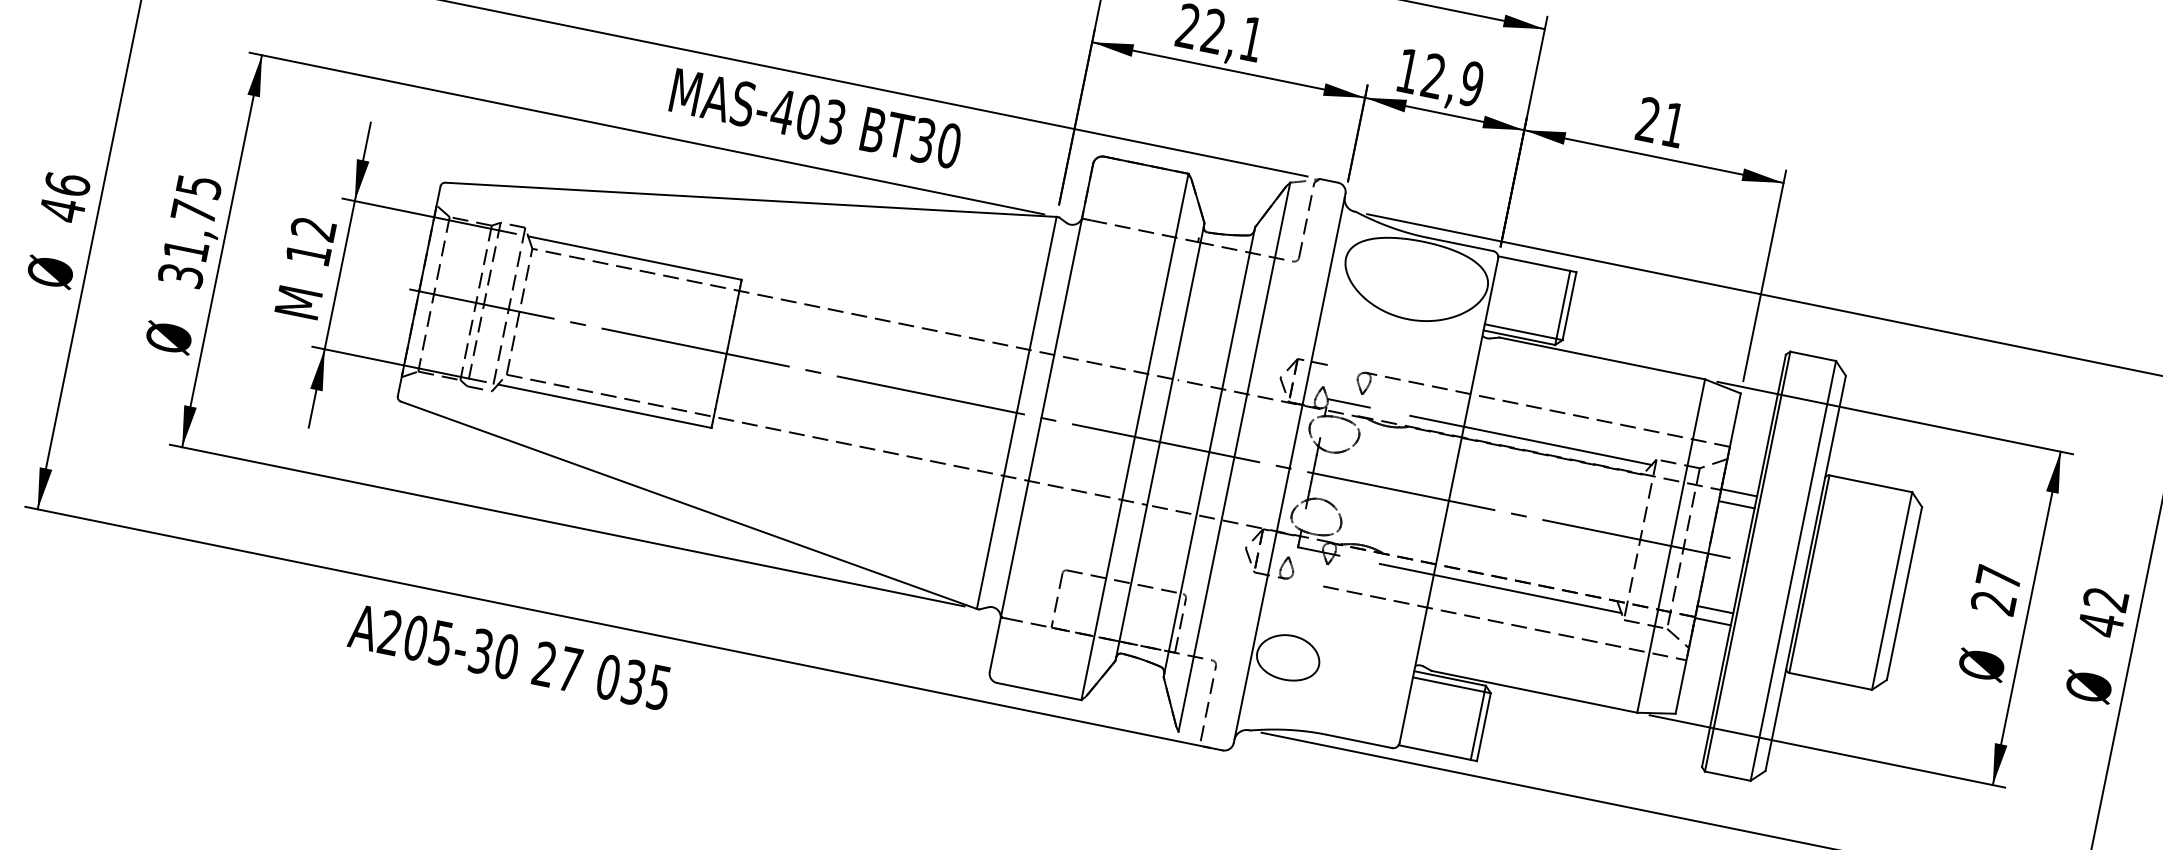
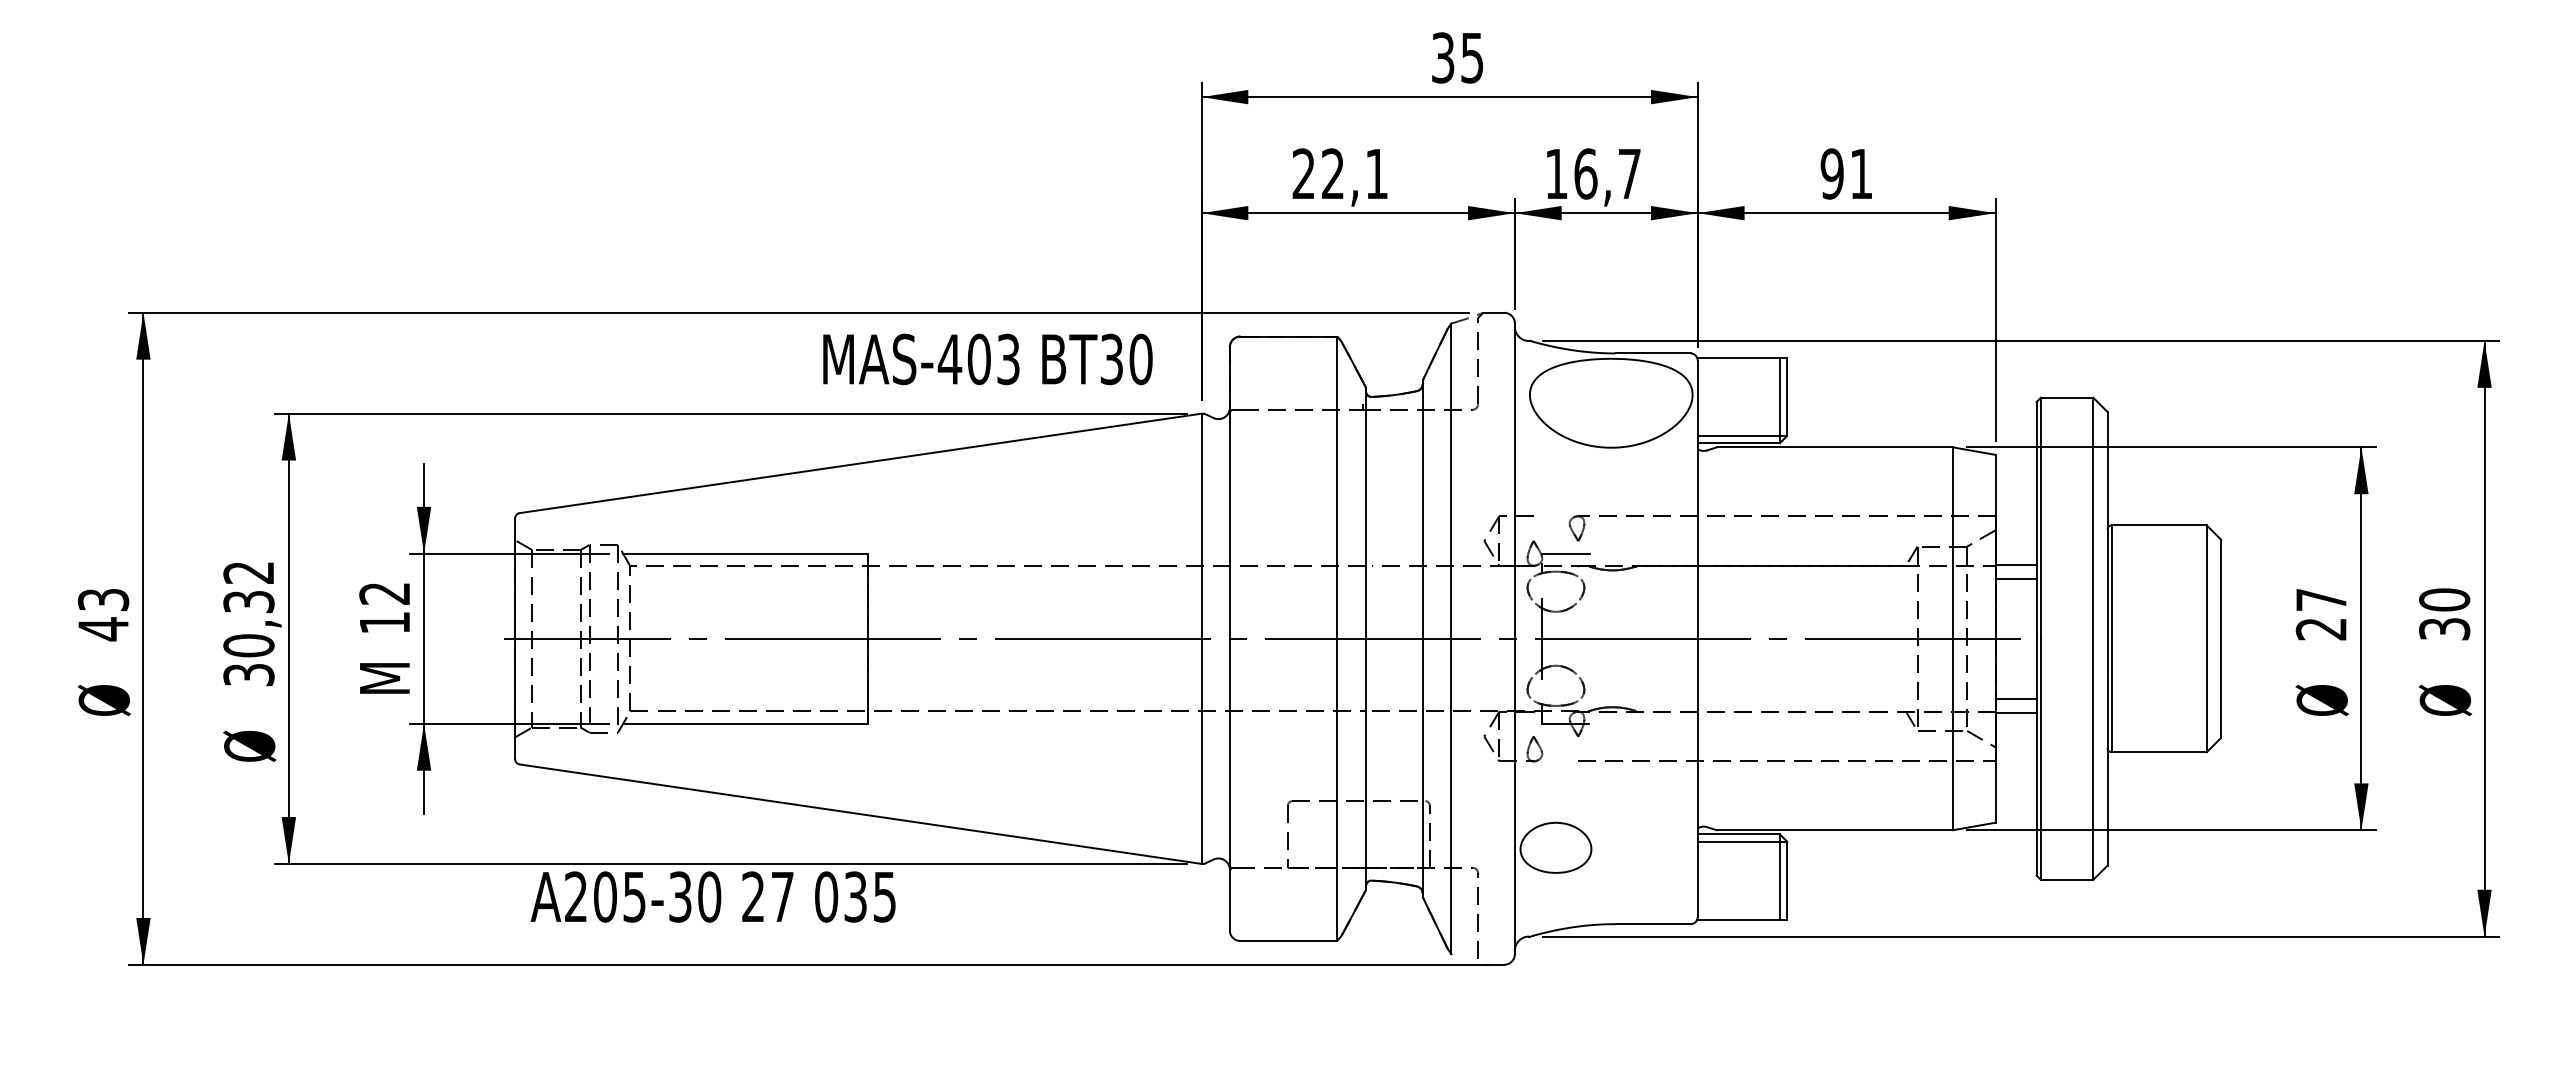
text: (1452, 79) -> (1607, 173), 12,9 -> 16,7
text: (815, 118) -> (987, 359), moved
text: (1647, 119) -> (1831, 173), 21 -> 91
text: (67, 184) -> (103, 599), 46 -> 43
text: (192, 218) -> (248, 609), 31,75 -> 30,32
line: (1530, 440) -> (1774, 553), removed
line: (1500, 588) -> (1774, 723), removed
text: (2103, 611) -> (2444, 614), 42 -> 30
text: (509, 656) -> (712, 896), moved

